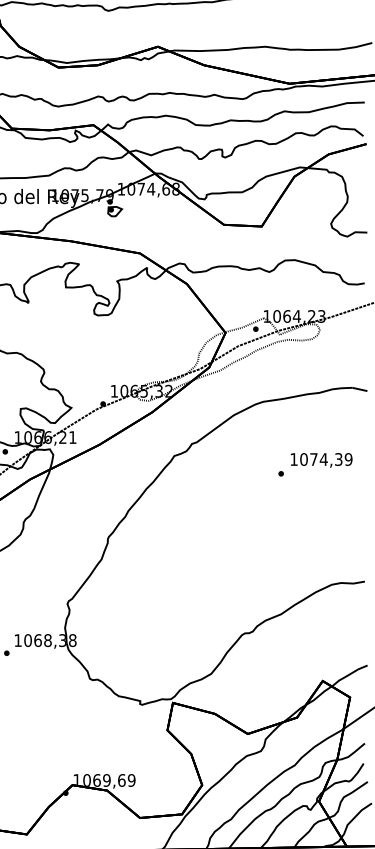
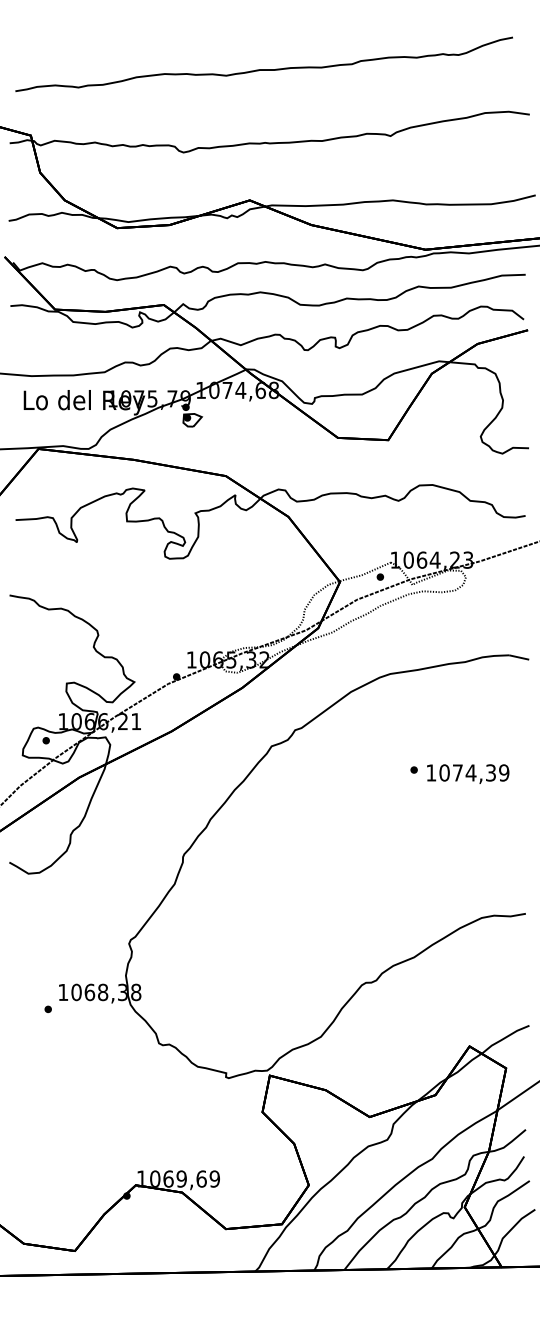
text: (321, 459) -> (468, 773), moved

